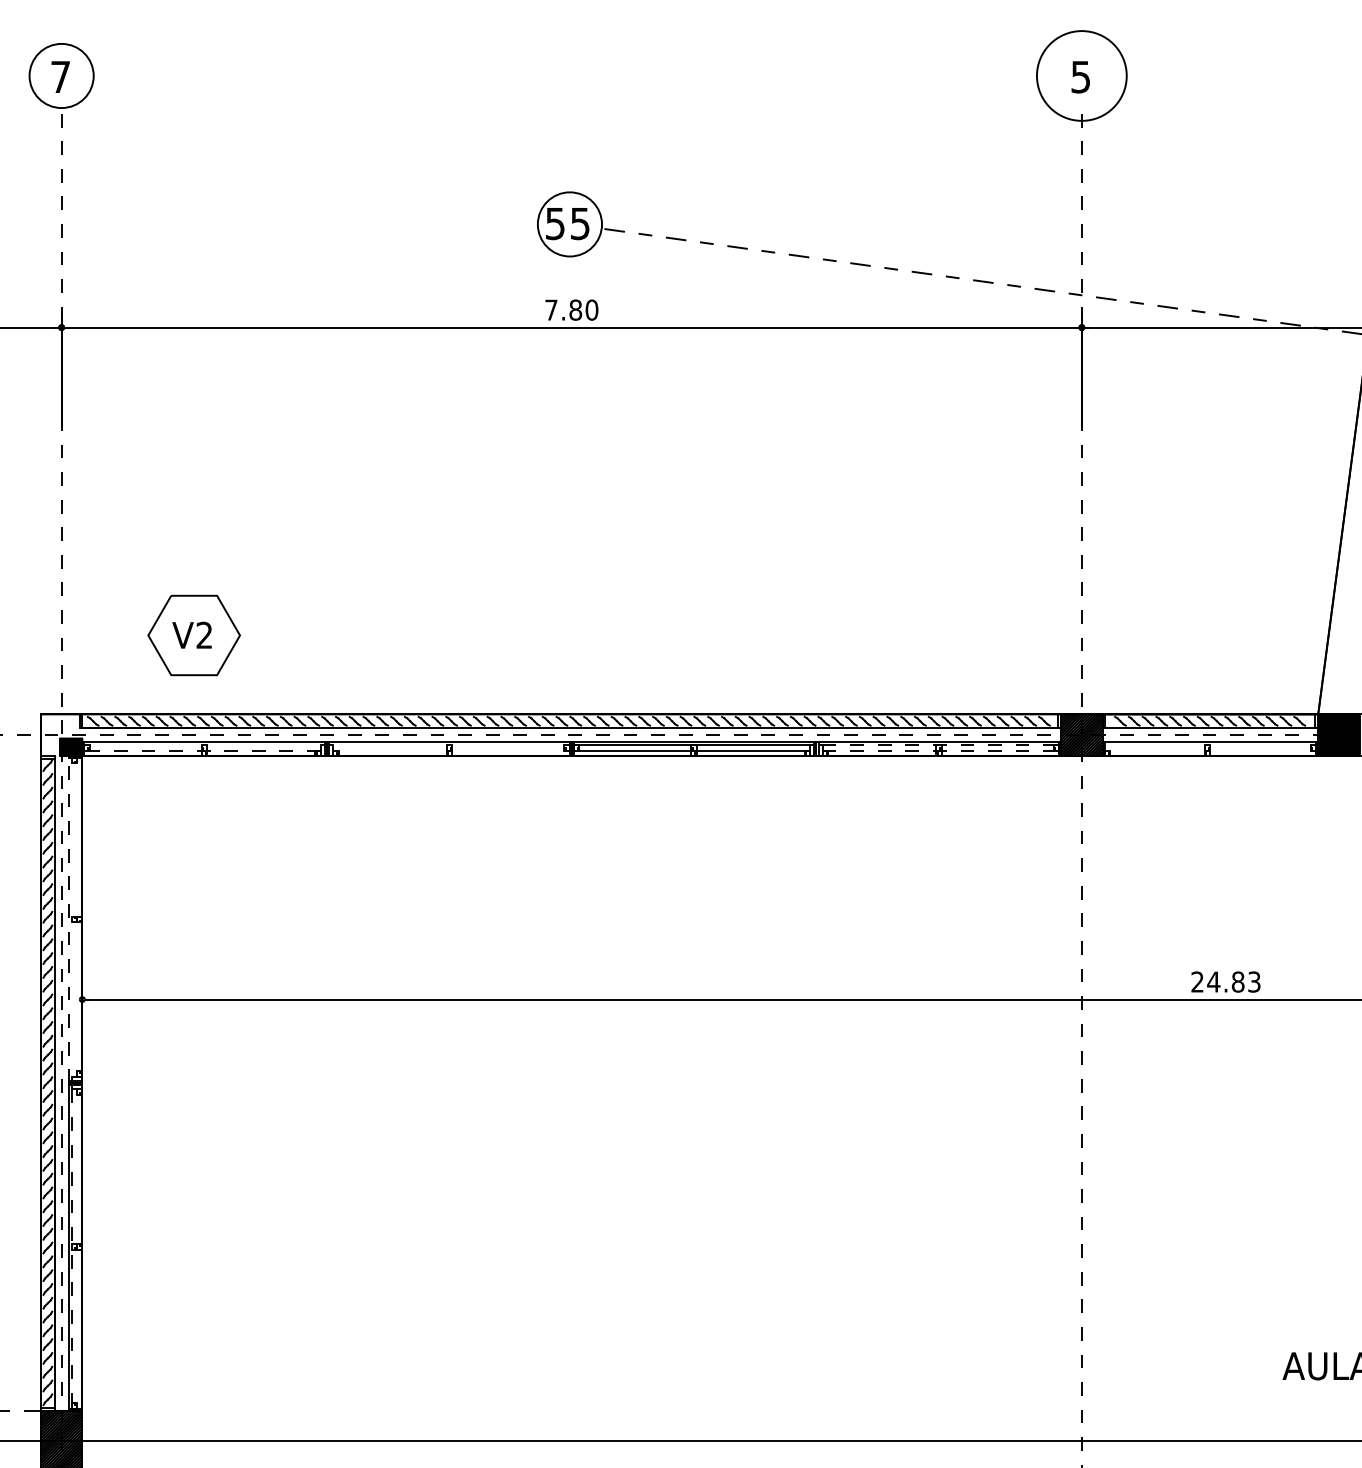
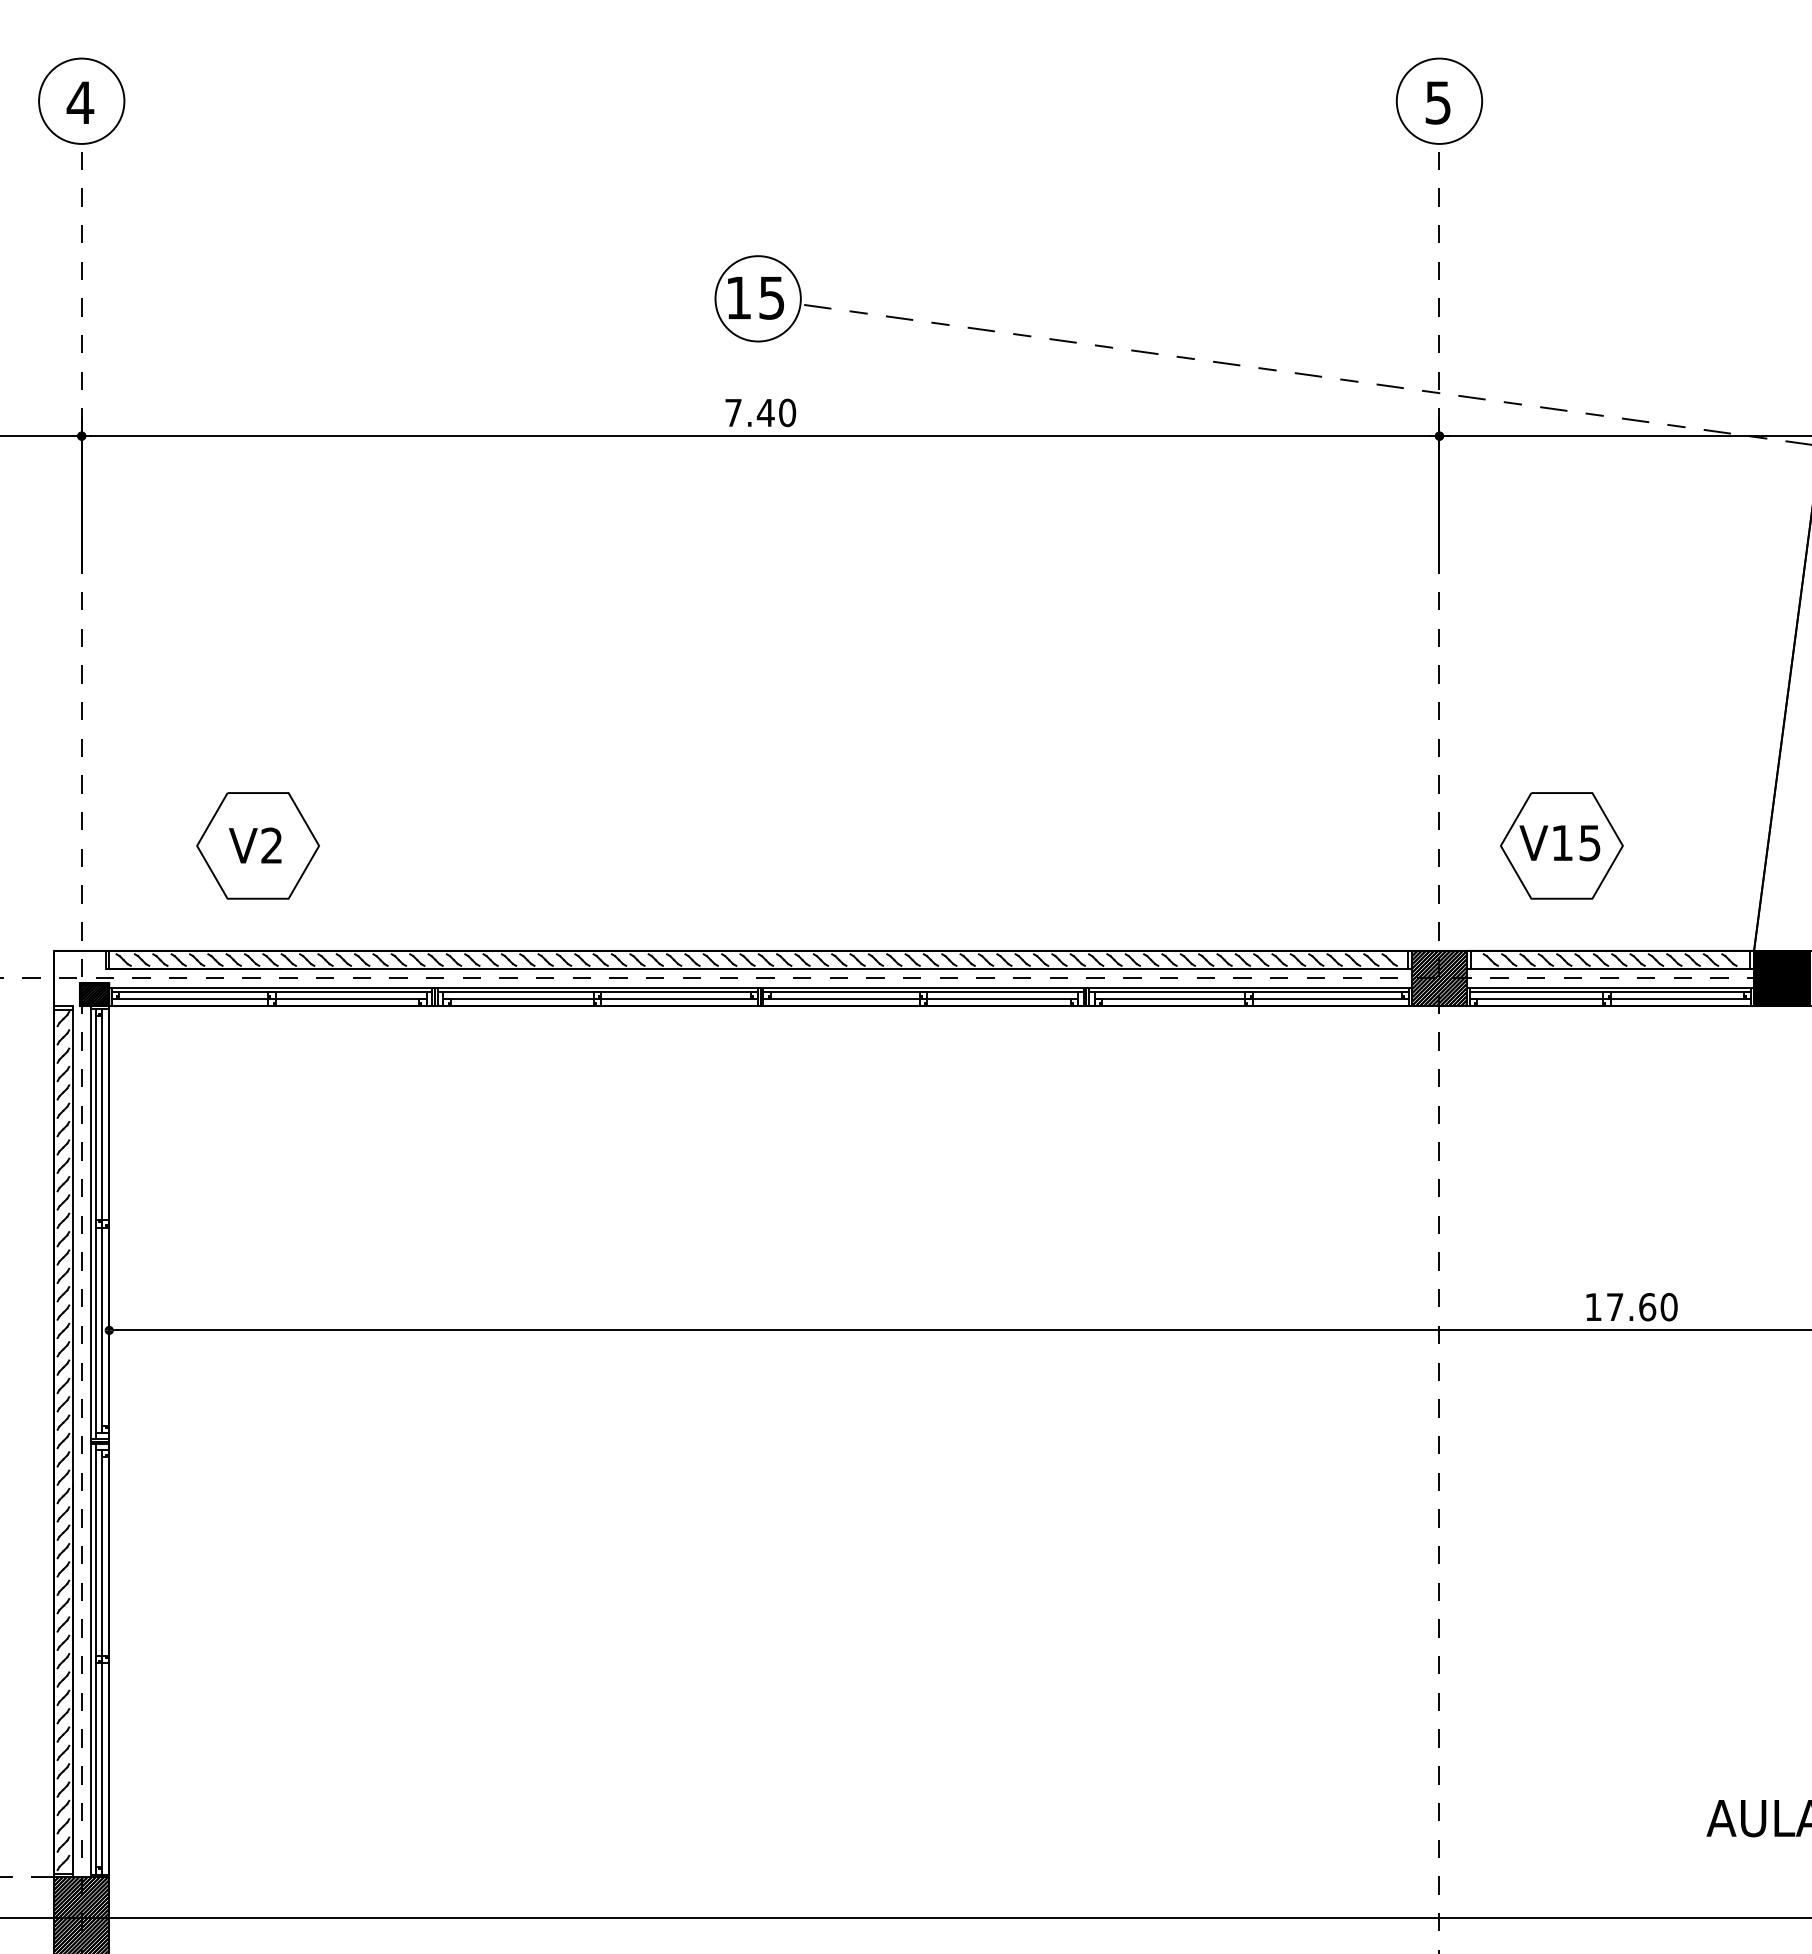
circle: (1081, 75) -> (1439, 100), size x0.71
text: (60, 76) -> (80, 102), 7 -> 4
text: (555, 223) -> (738, 297), 55 -> 15
text: (575, 309) -> (765, 412), 7.80 -> 7.40
part: (1173, 635) -> (1561, 845), added
line: (202, 745) -> (269, 992), added
line: (451, 745) -> (600, 992), added
line: (941, 745) -> (1252, 992), dashed -> solid
line: (1210, 745) -> (1610, 992), added
line: (201, 750) -> (268, 999), dashed -> solid
line: (451, 750) -> (600, 999), added
line: (941, 750) -> (1252, 999), dashed -> solid
line: (1210, 750) -> (1610, 999), added
line: (71, 916) -> (95, 1220), added
line: (77, 916) -> (102, 1220), added
line: (68, 919) -> (90, 1223), dashed -> solid
text: (1226, 982) -> (1631, 1307), 24.83 -> 17.60
line: (77, 1248) -> (102, 1661), added
line: (71, 1249) -> (95, 1662), dashed -> solid

